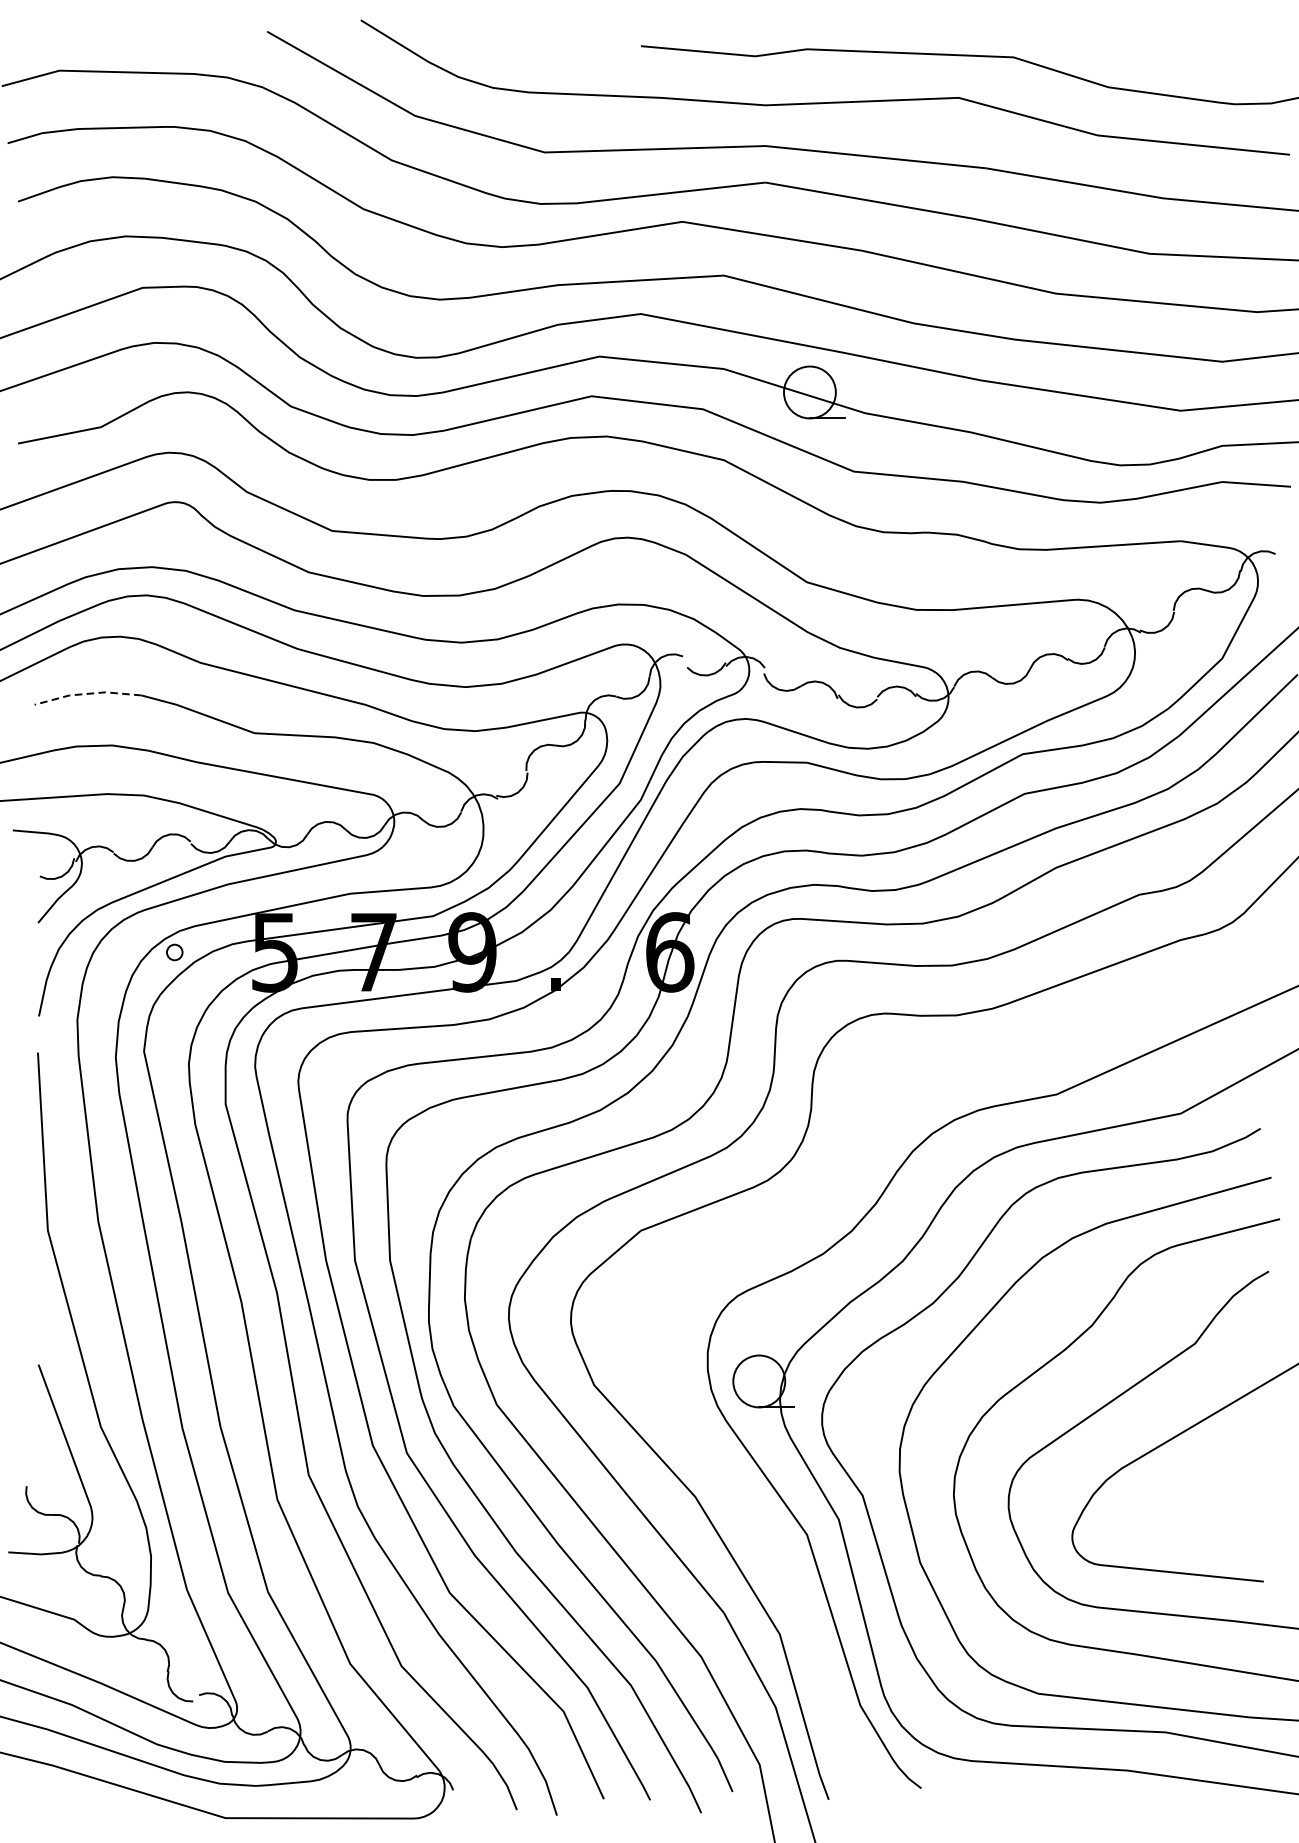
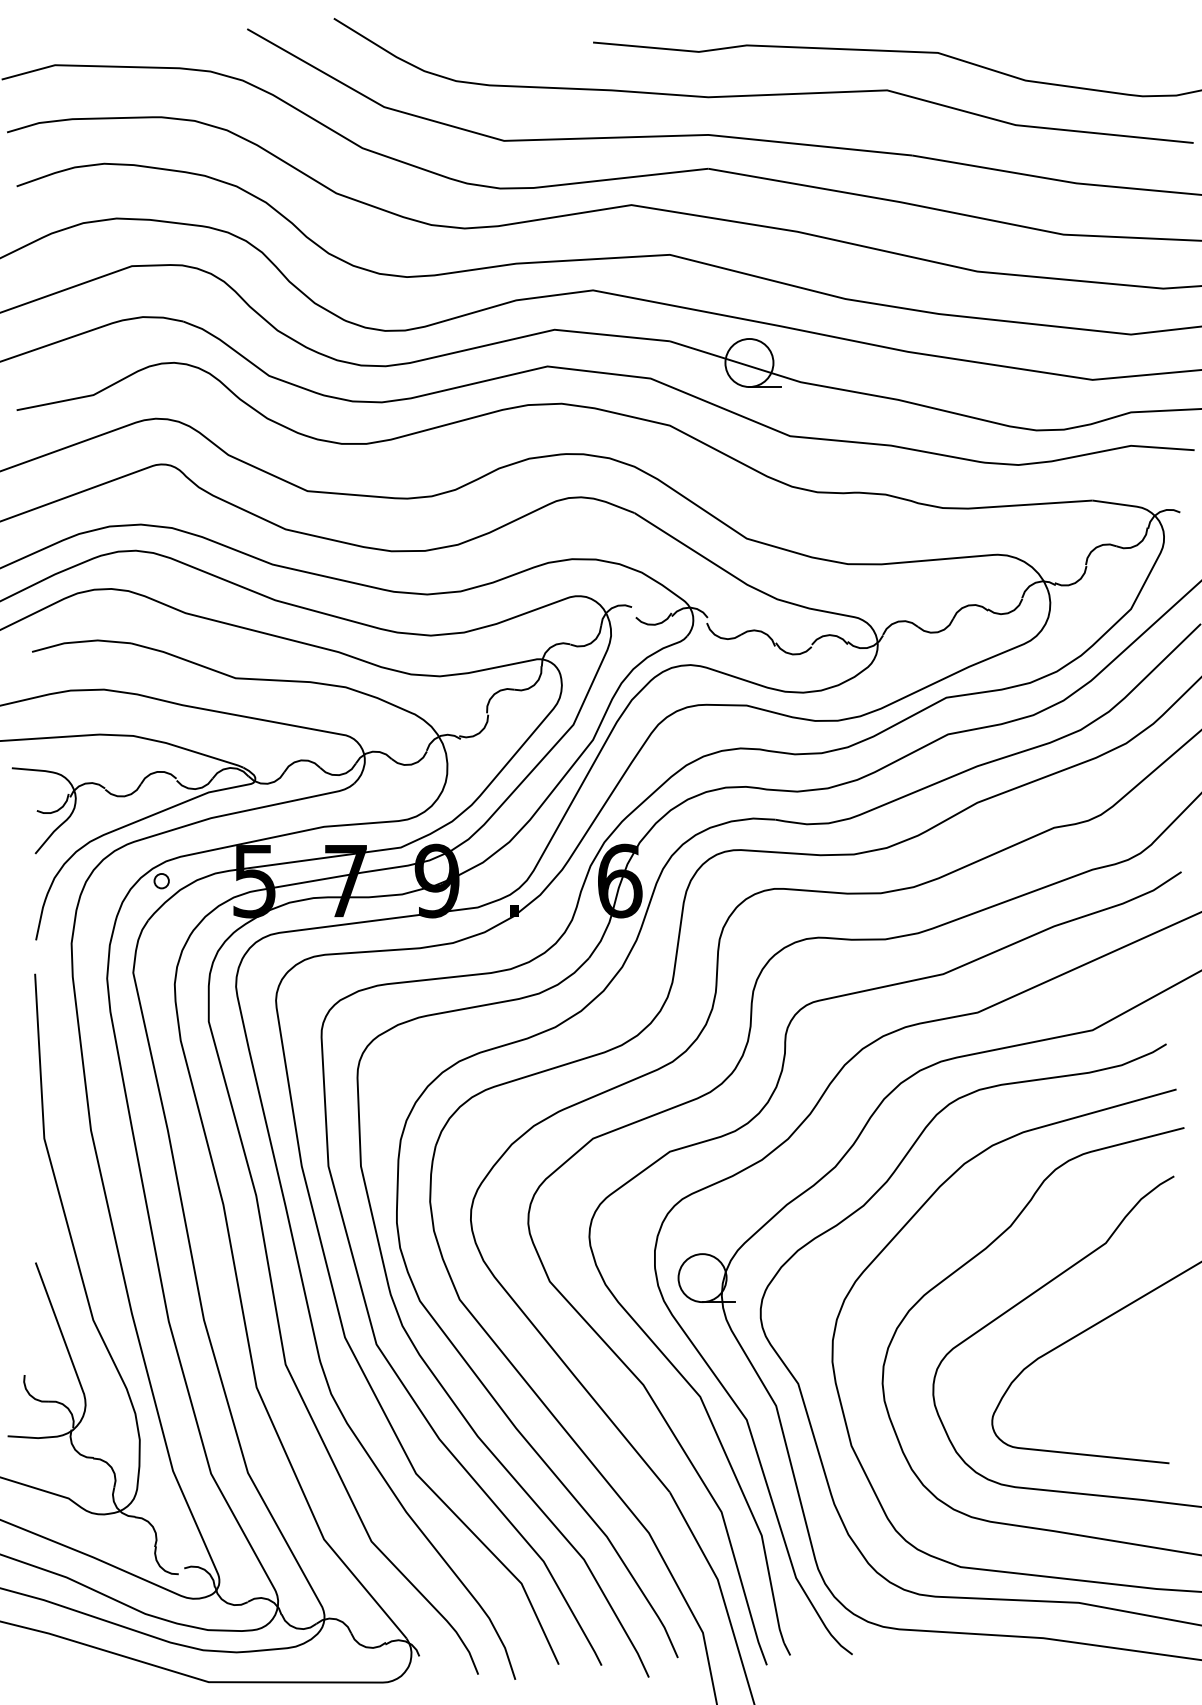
line: (88, 693) -> (81, 641), dashed -> solid
part: (819, 1205) -> (758, 1115), added

